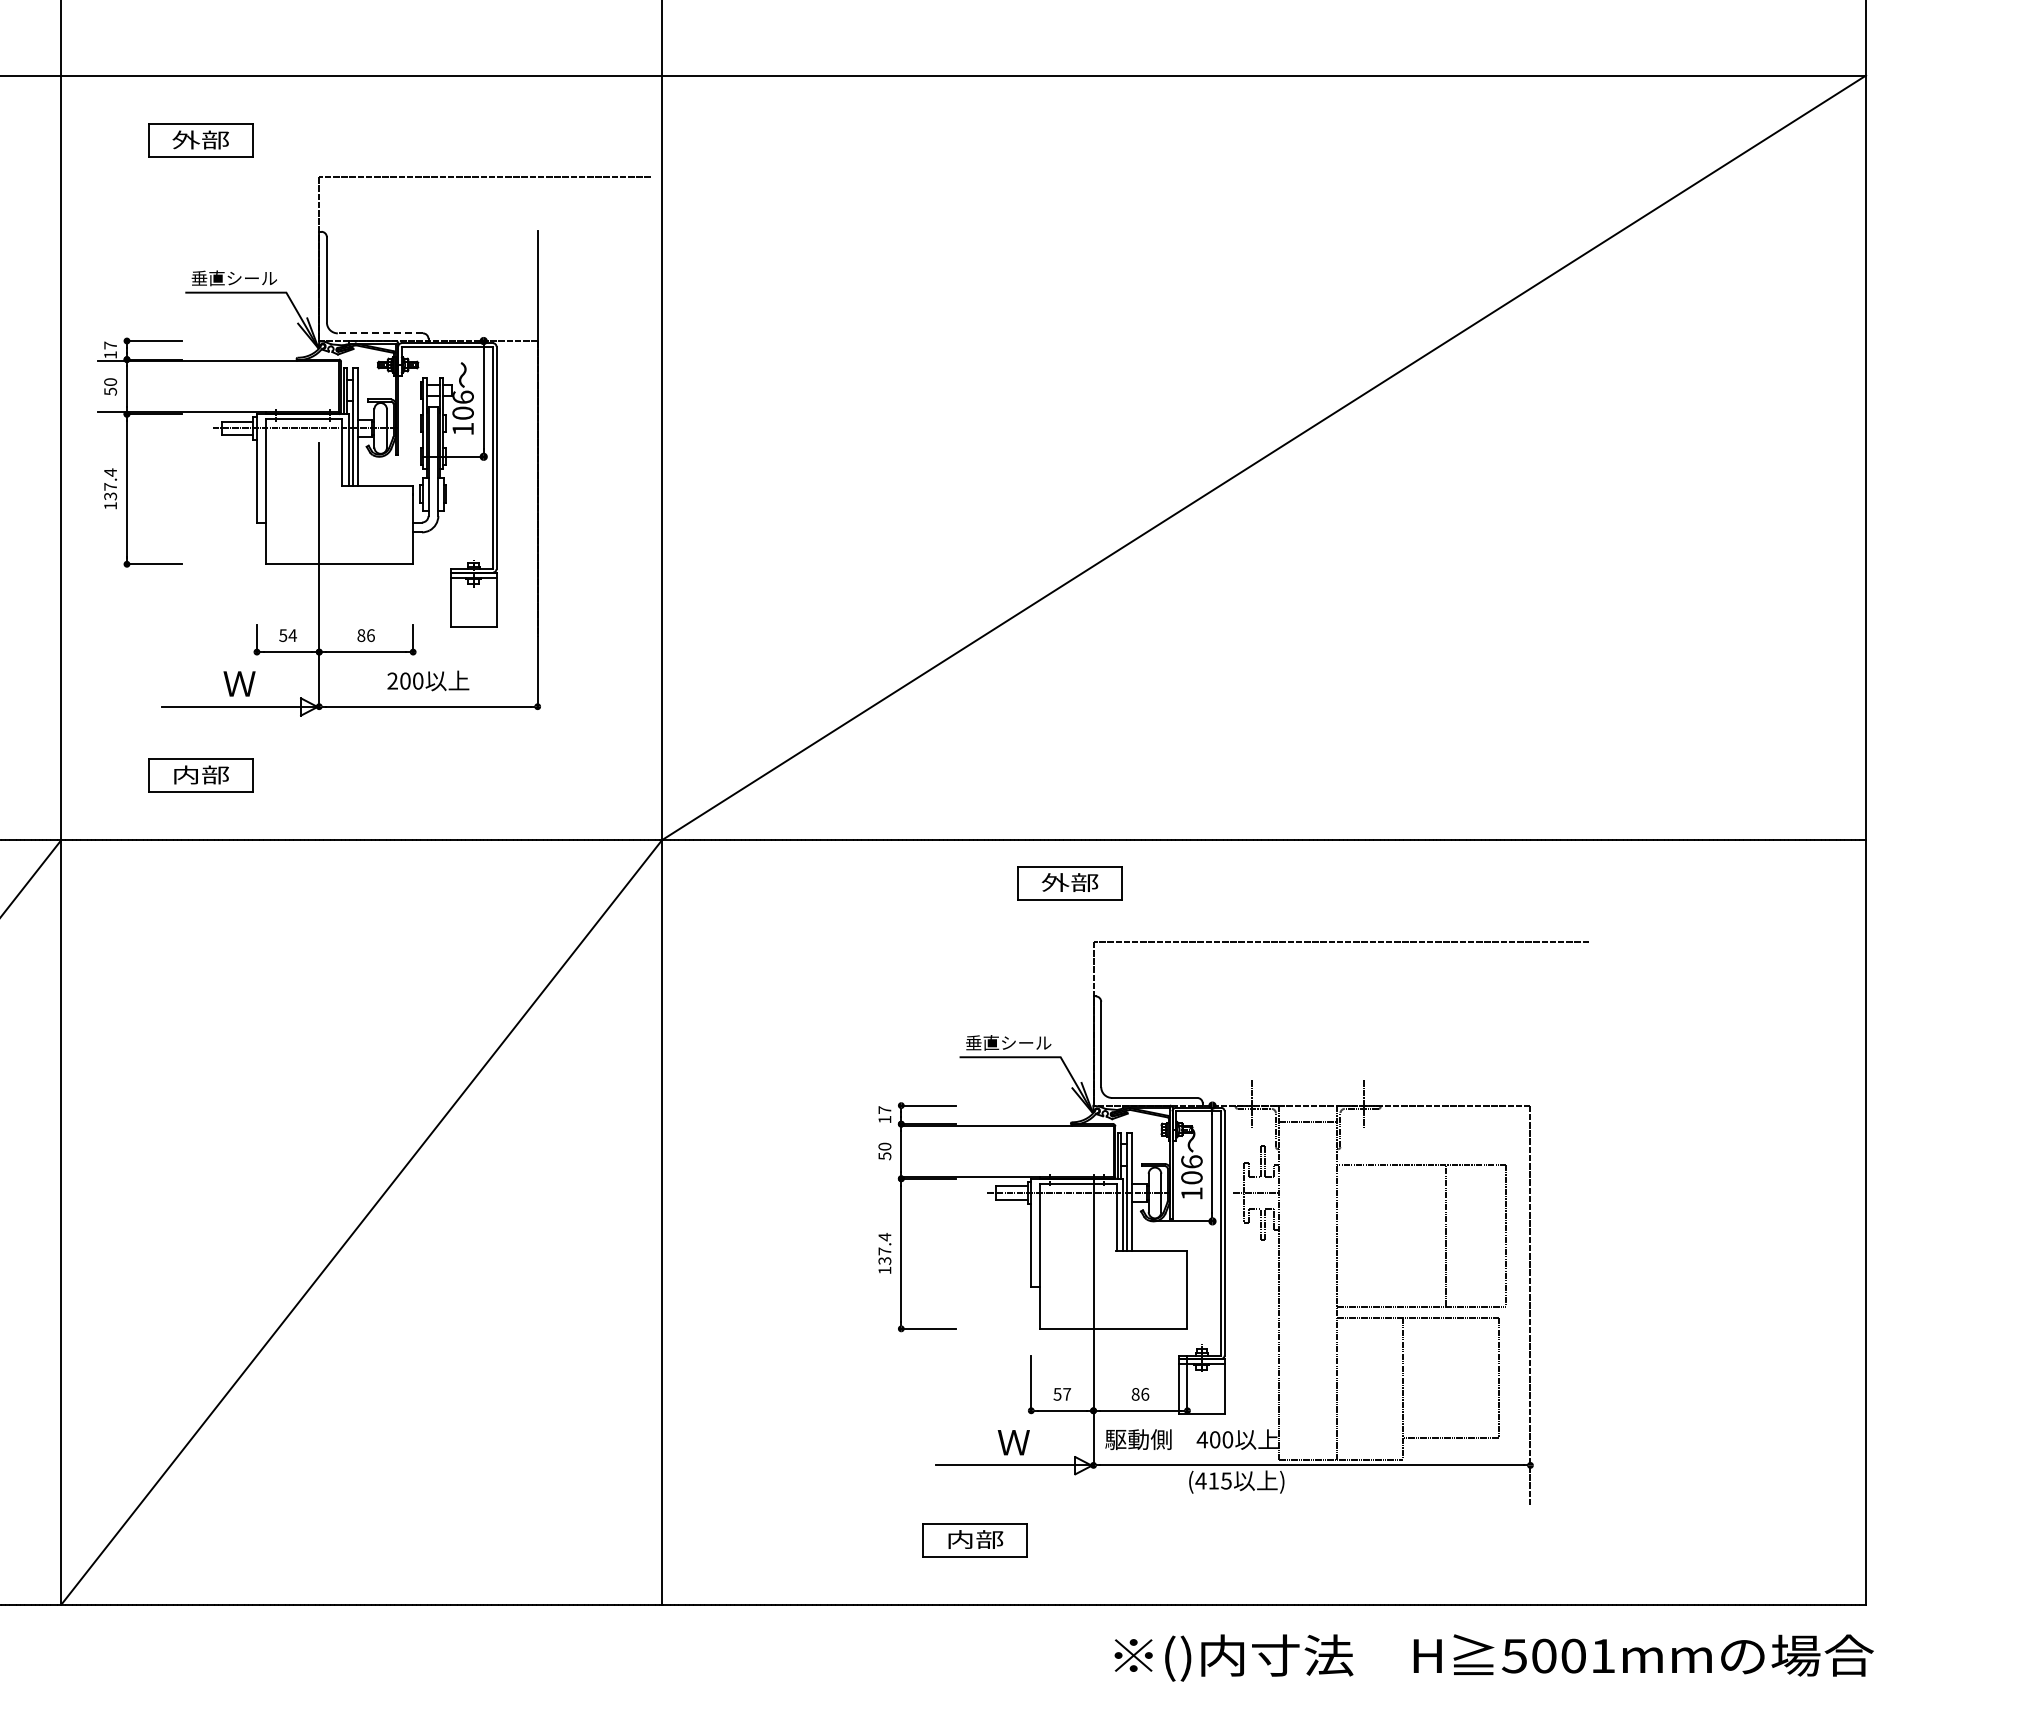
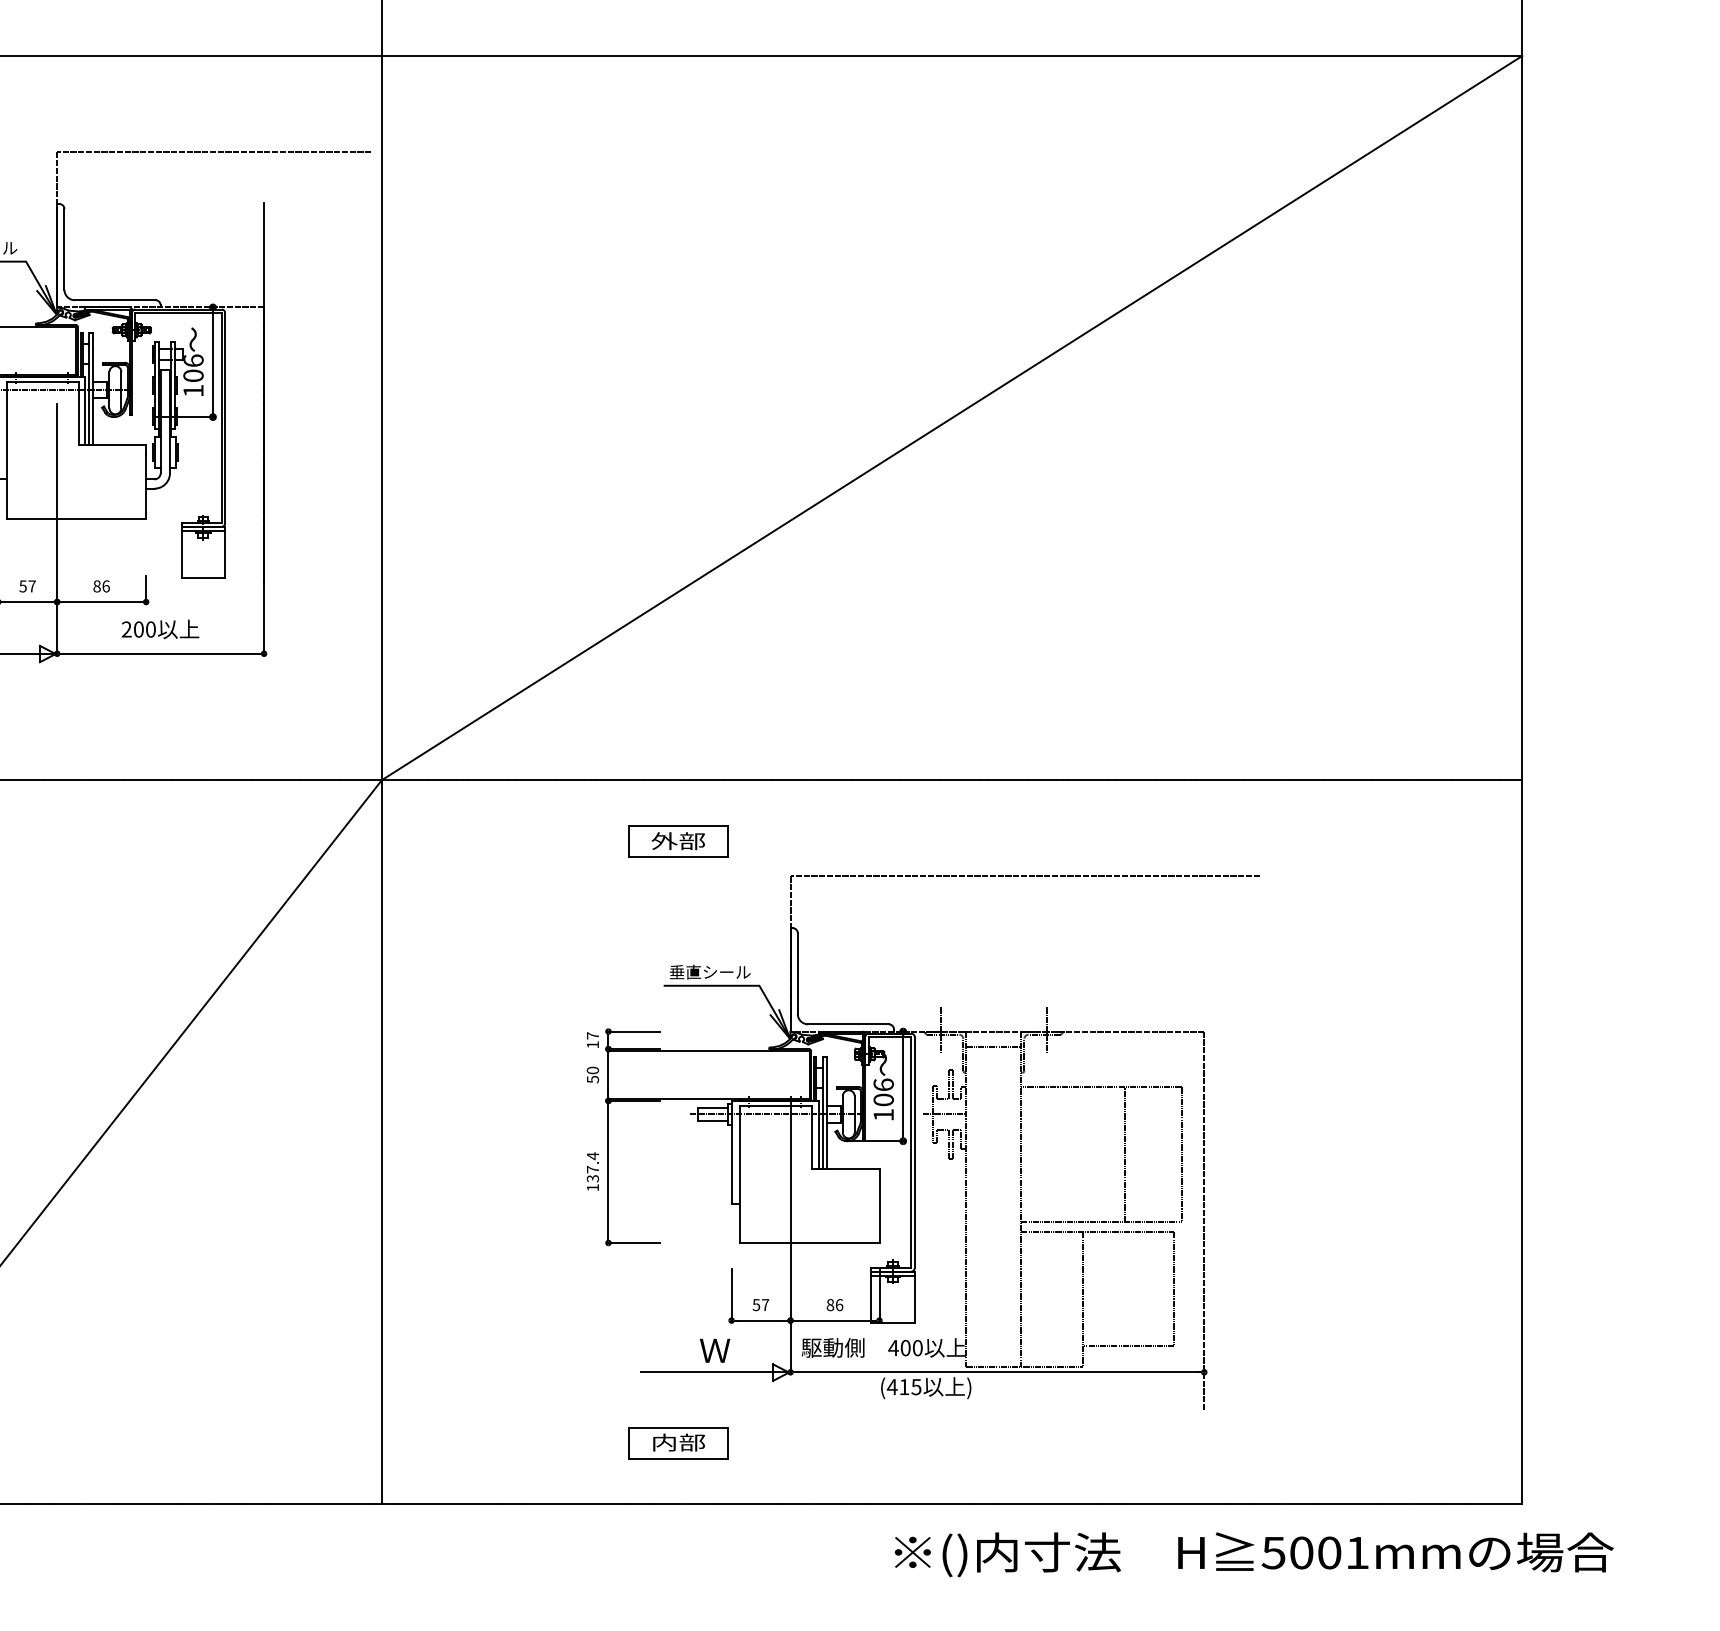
line: (380, 333) -> (115, 300), dashed -> solid
text: (292, 635) -> (31, 586), 54 -> 57
part: (1069, 883) -> (677, 842), moved
text: (1493, 1657) -> (1253, 1554), moved

